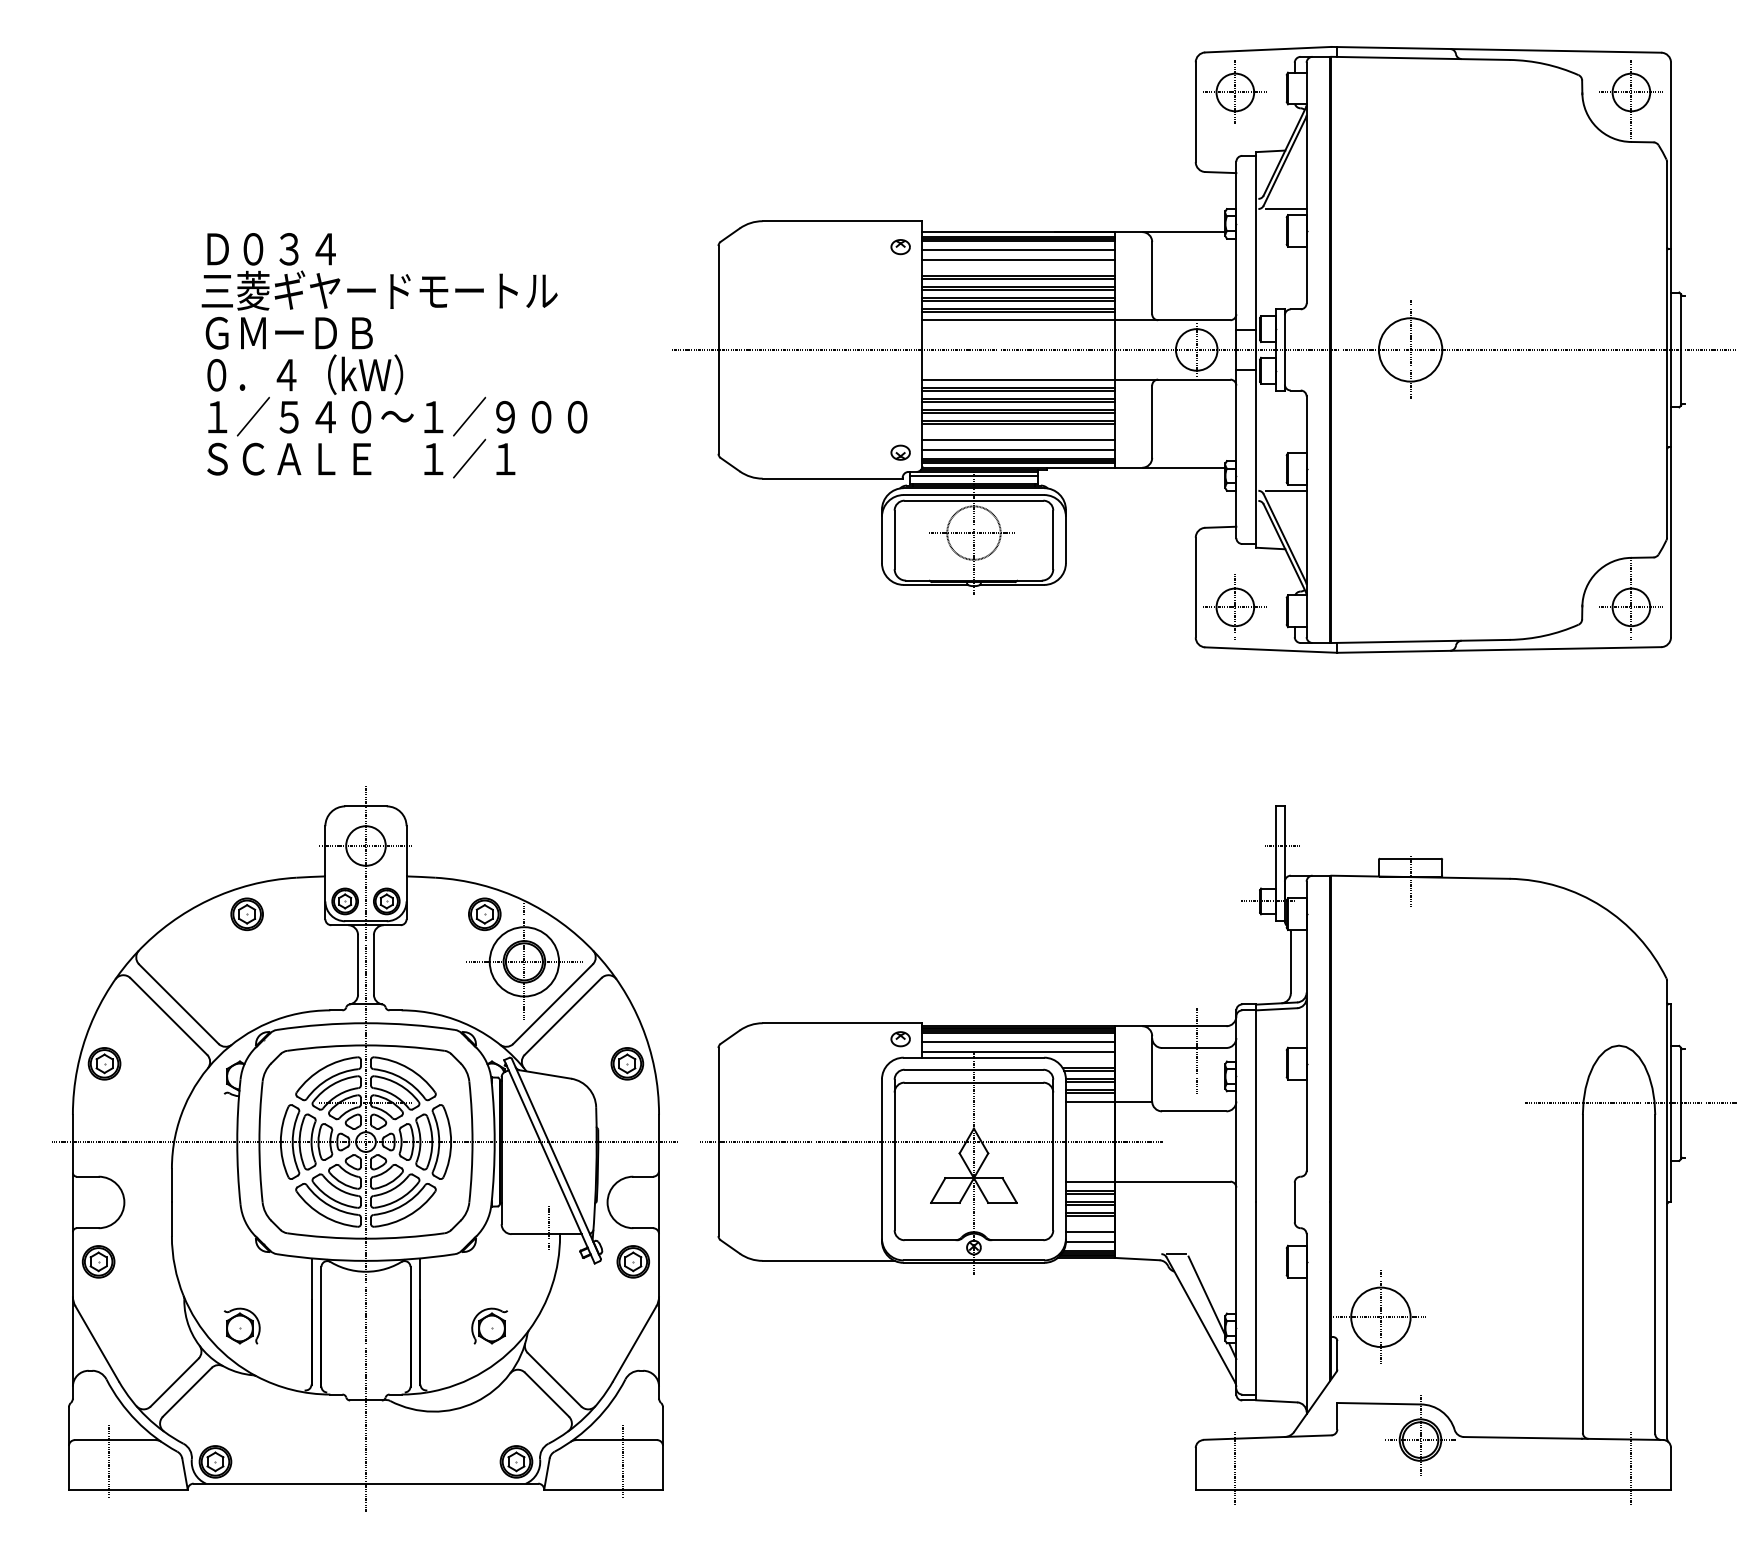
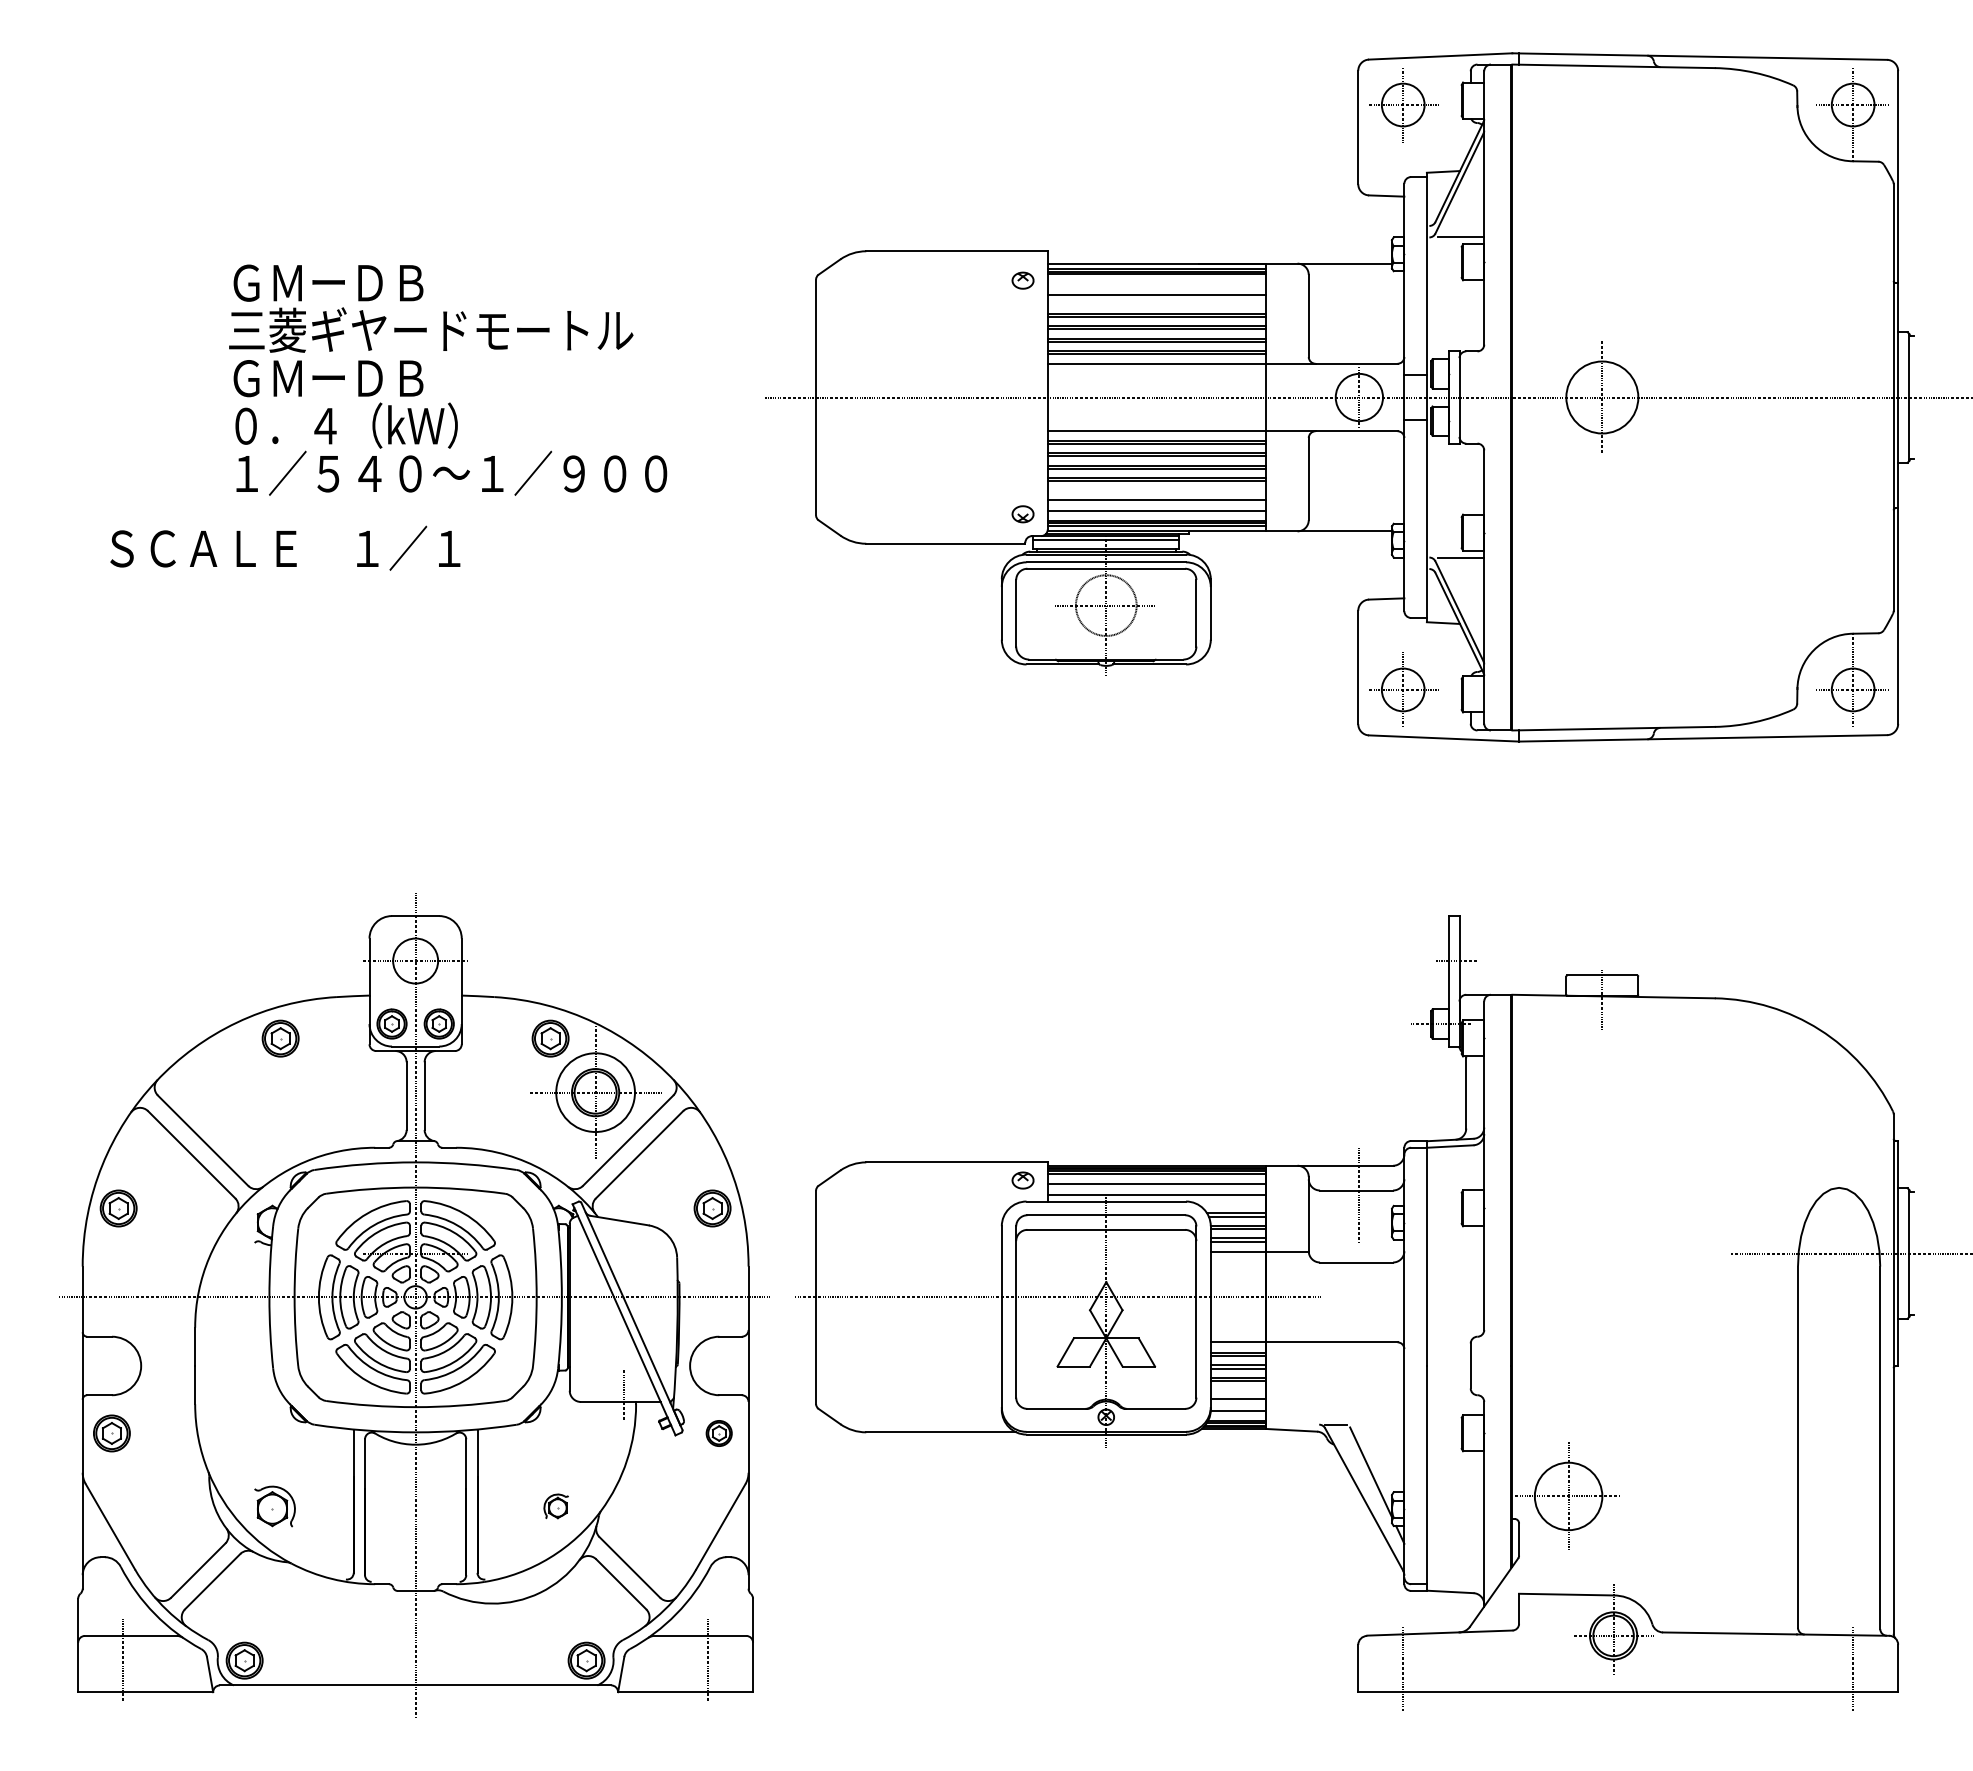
text: (288, 249) -> (327, 283), Ｄ０３４ -> ＧＭーＤＢ
line: (1018, 250) -> (1156, 284), removed
text: (361, 458) -> (285, 548), moved
part: (632, 1261) -> (718, 1433), size x0.7
part: (489, 1325) -> (555, 1505), size x0.6

